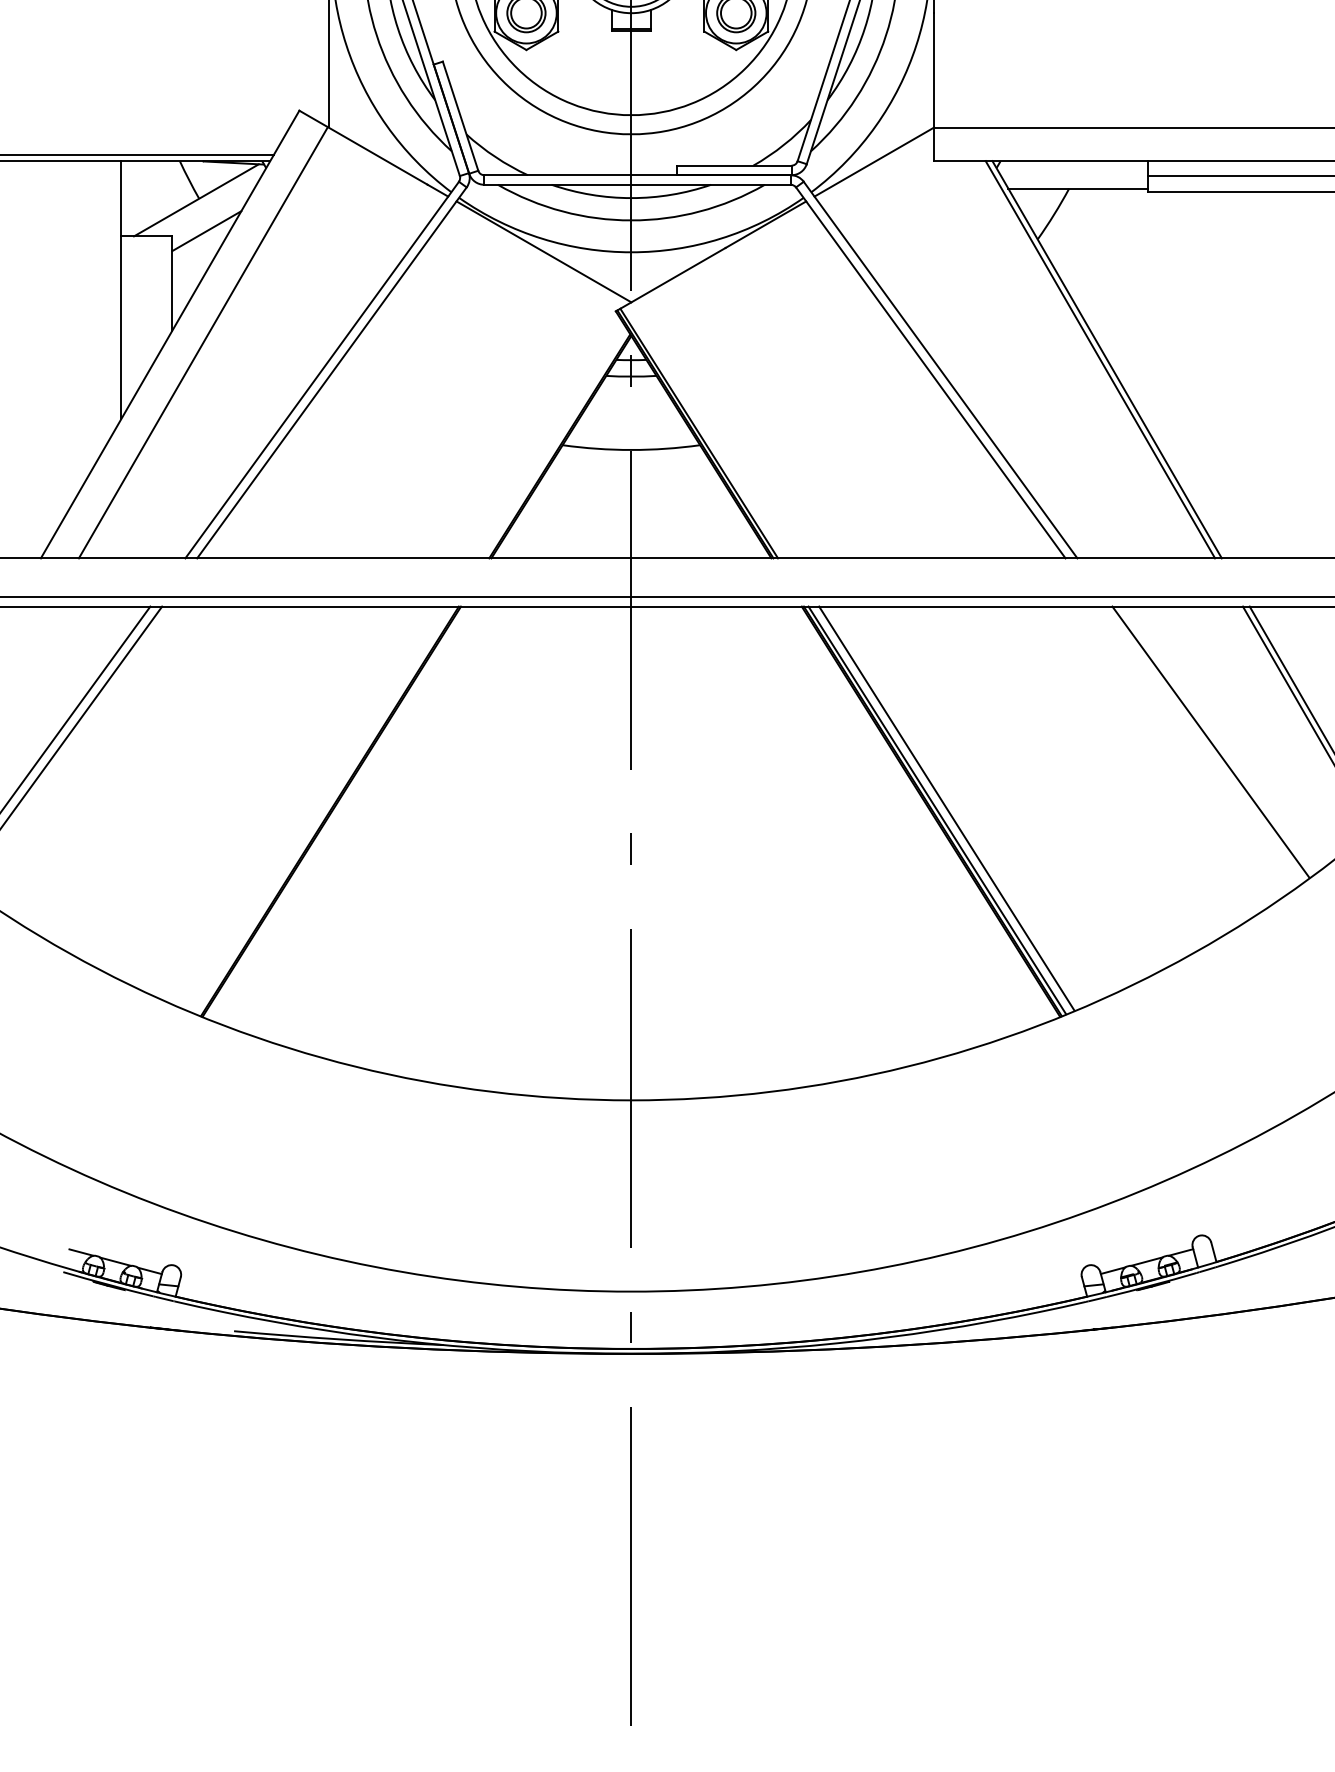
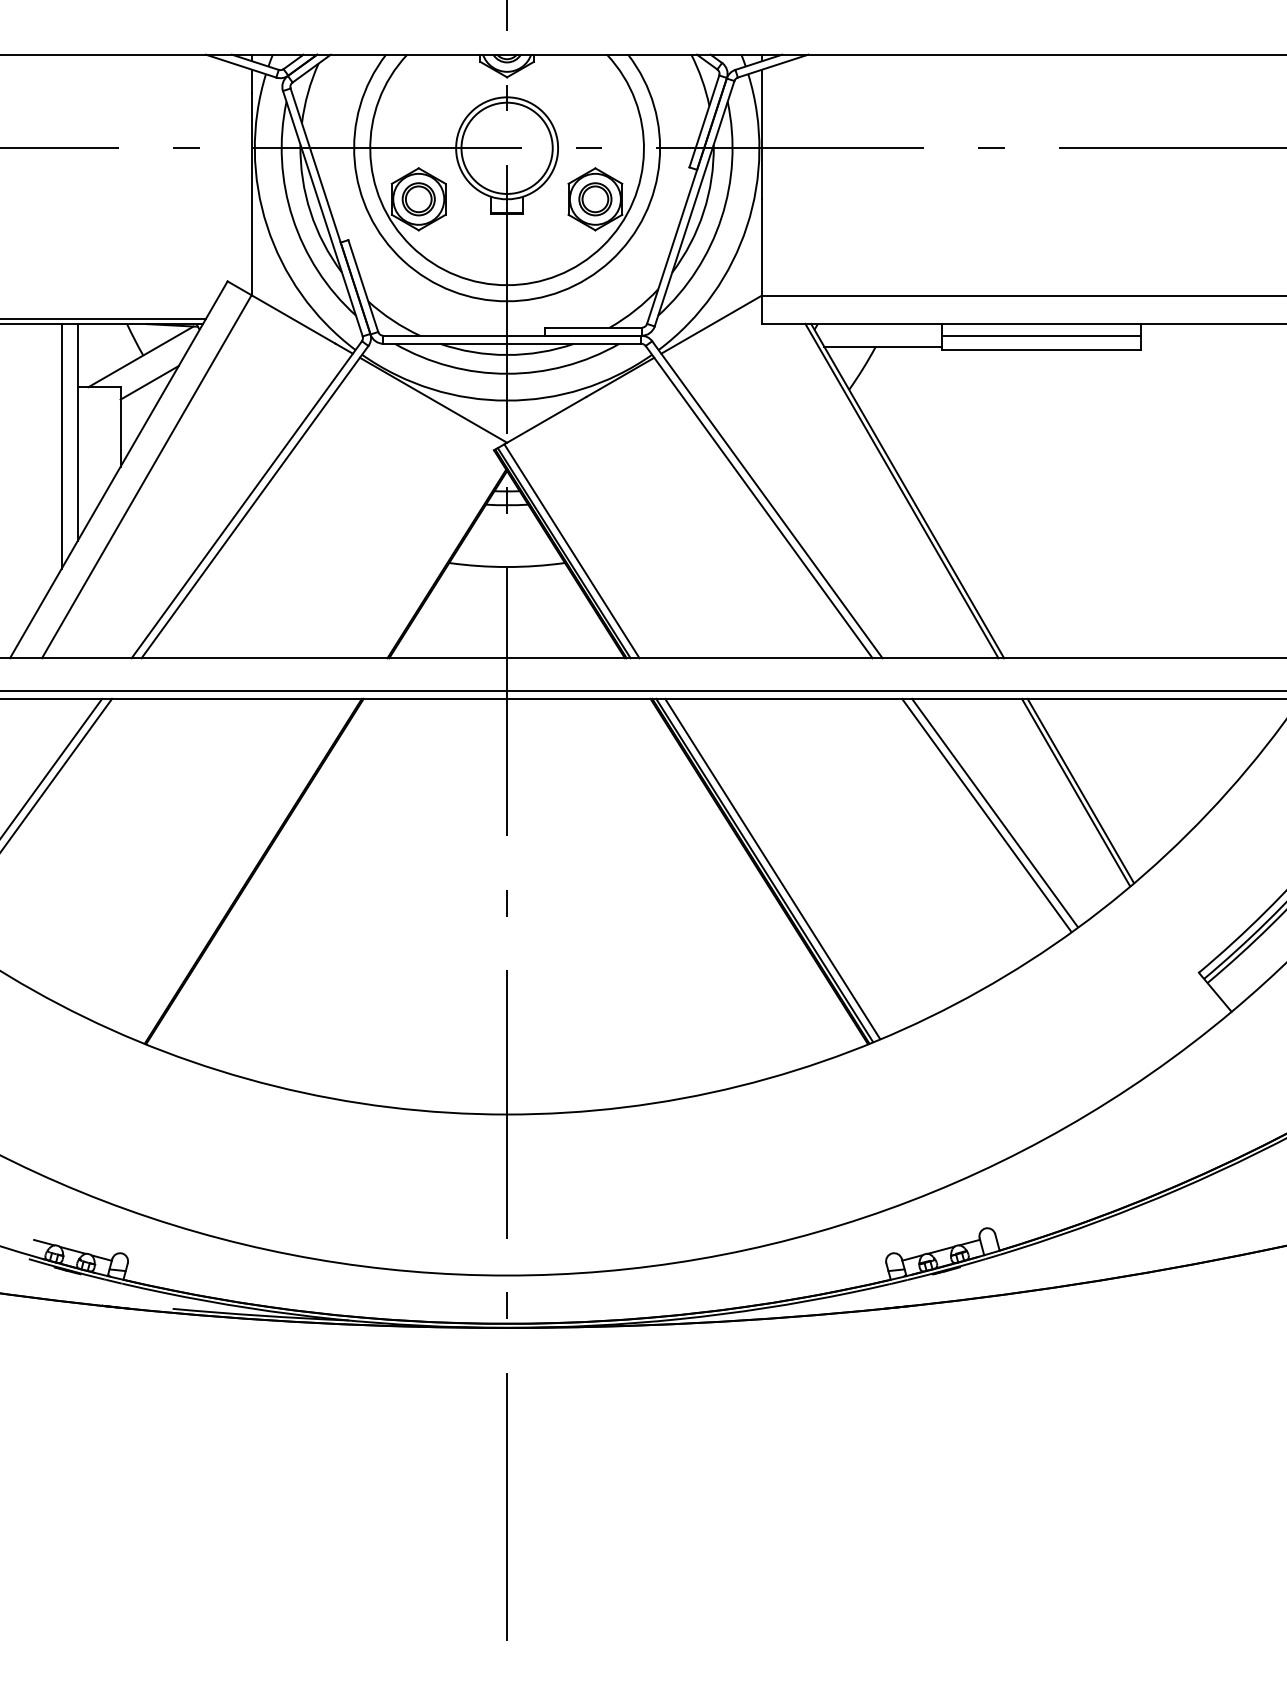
line: (102, 305) -> (61, 445), added
line: (707, 431) -> (571, 551), added
line: (1200, 743) -> (986, 814), added

